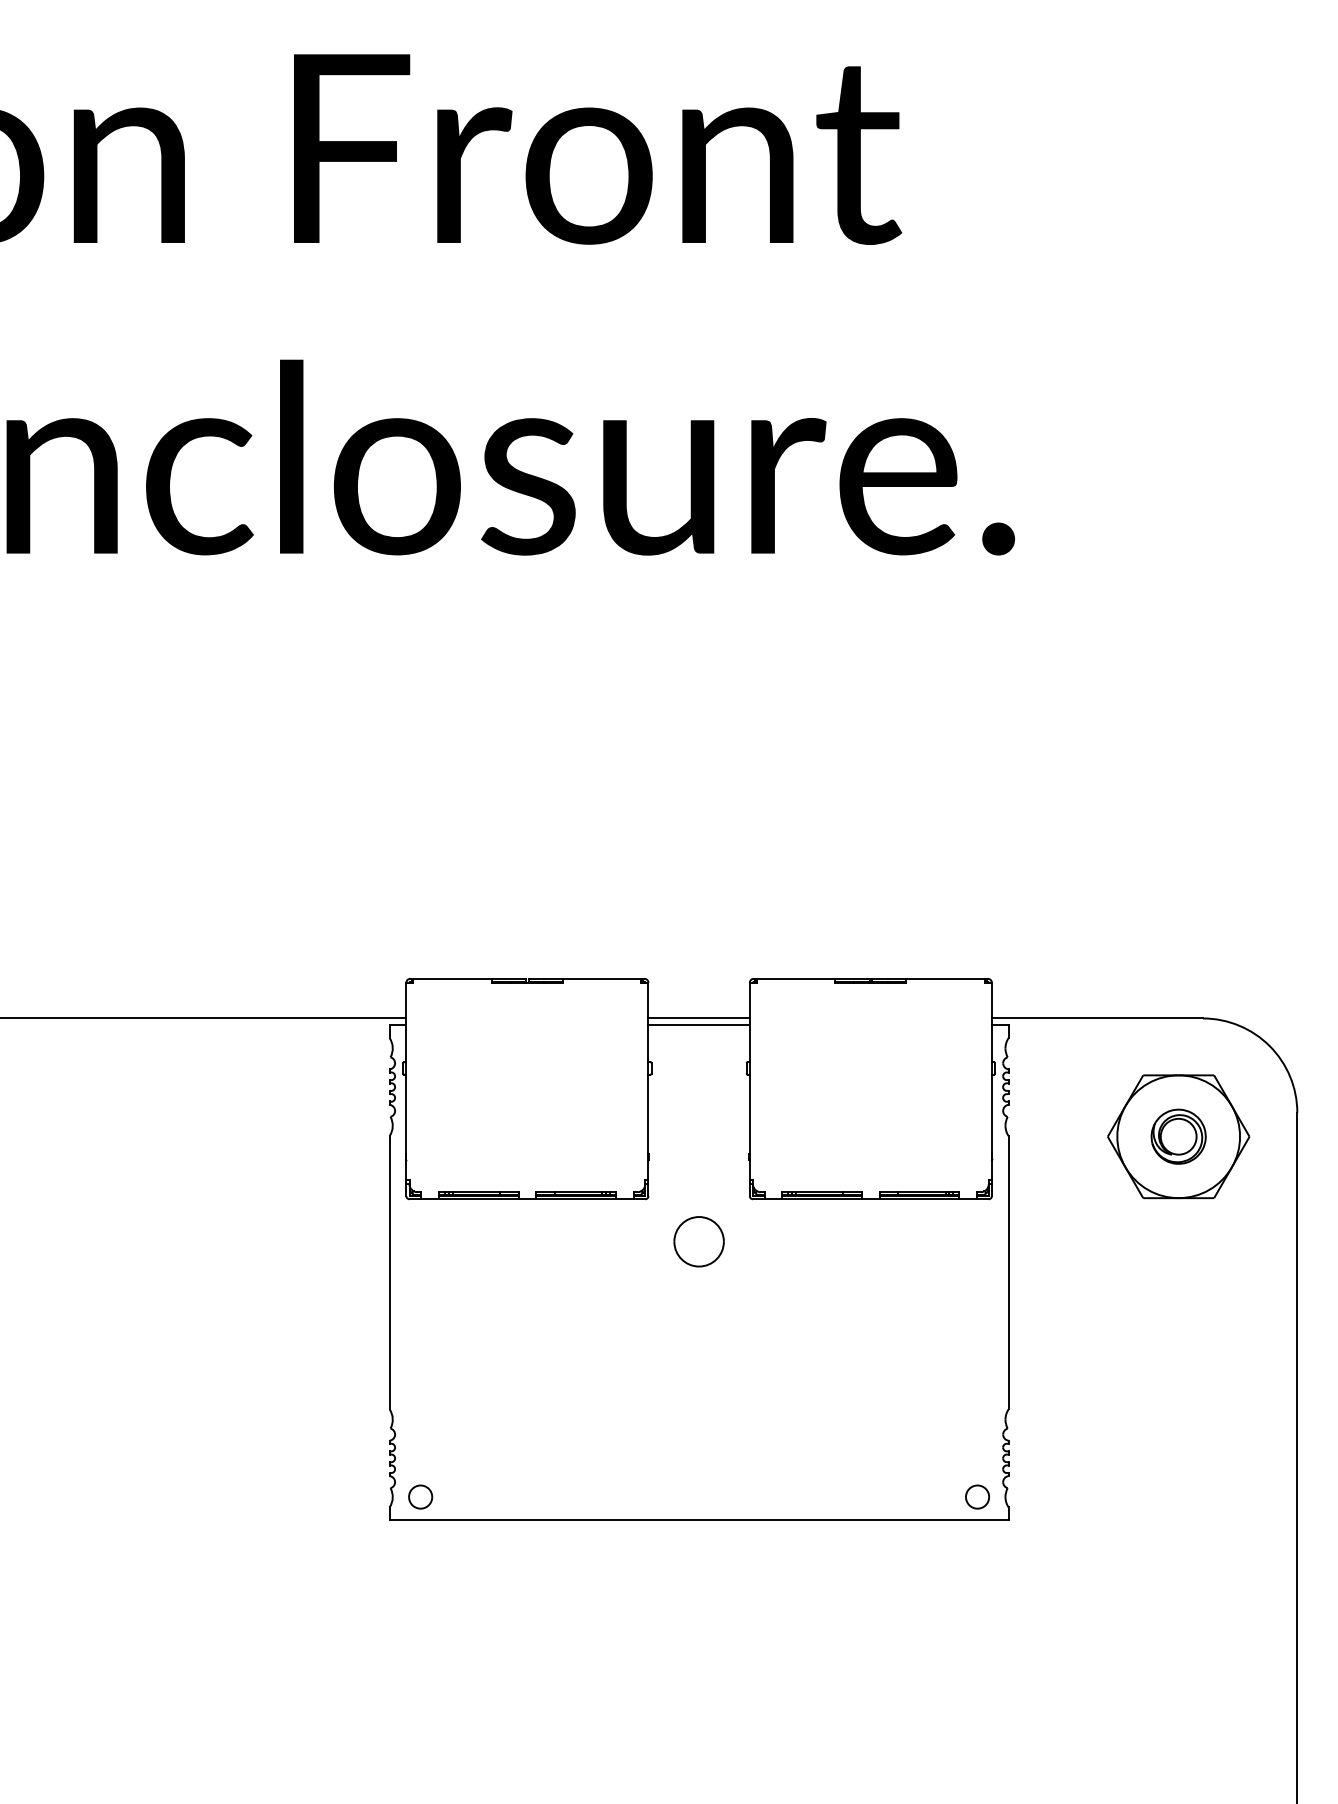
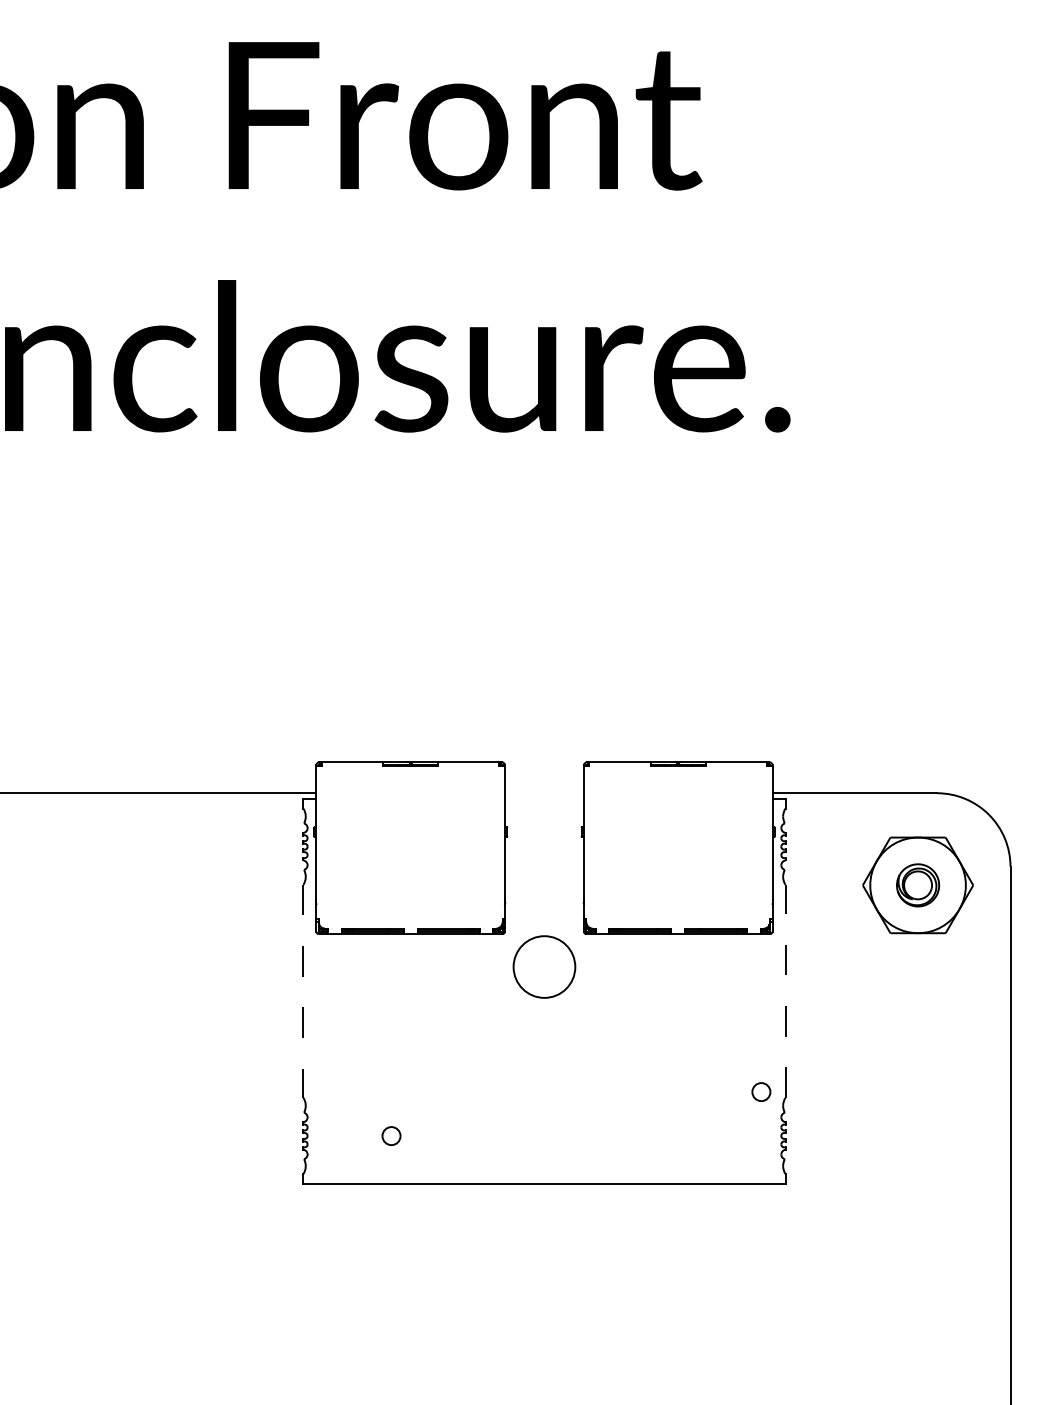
line: (697, 1018) -> (543, 793), removed
line: (697, 1025) -> (543, 798), removed
part: (699, 1242) -> (544, 967), size x1.6
line: (389, 1272) -> (303, 991), solid -> dashed
line: (1008, 1272) -> (785, 991), solid -> dashed
part: (420, 1496) -> (391, 1135), moved
part: (977, 1496) -> (761, 1091), moved

